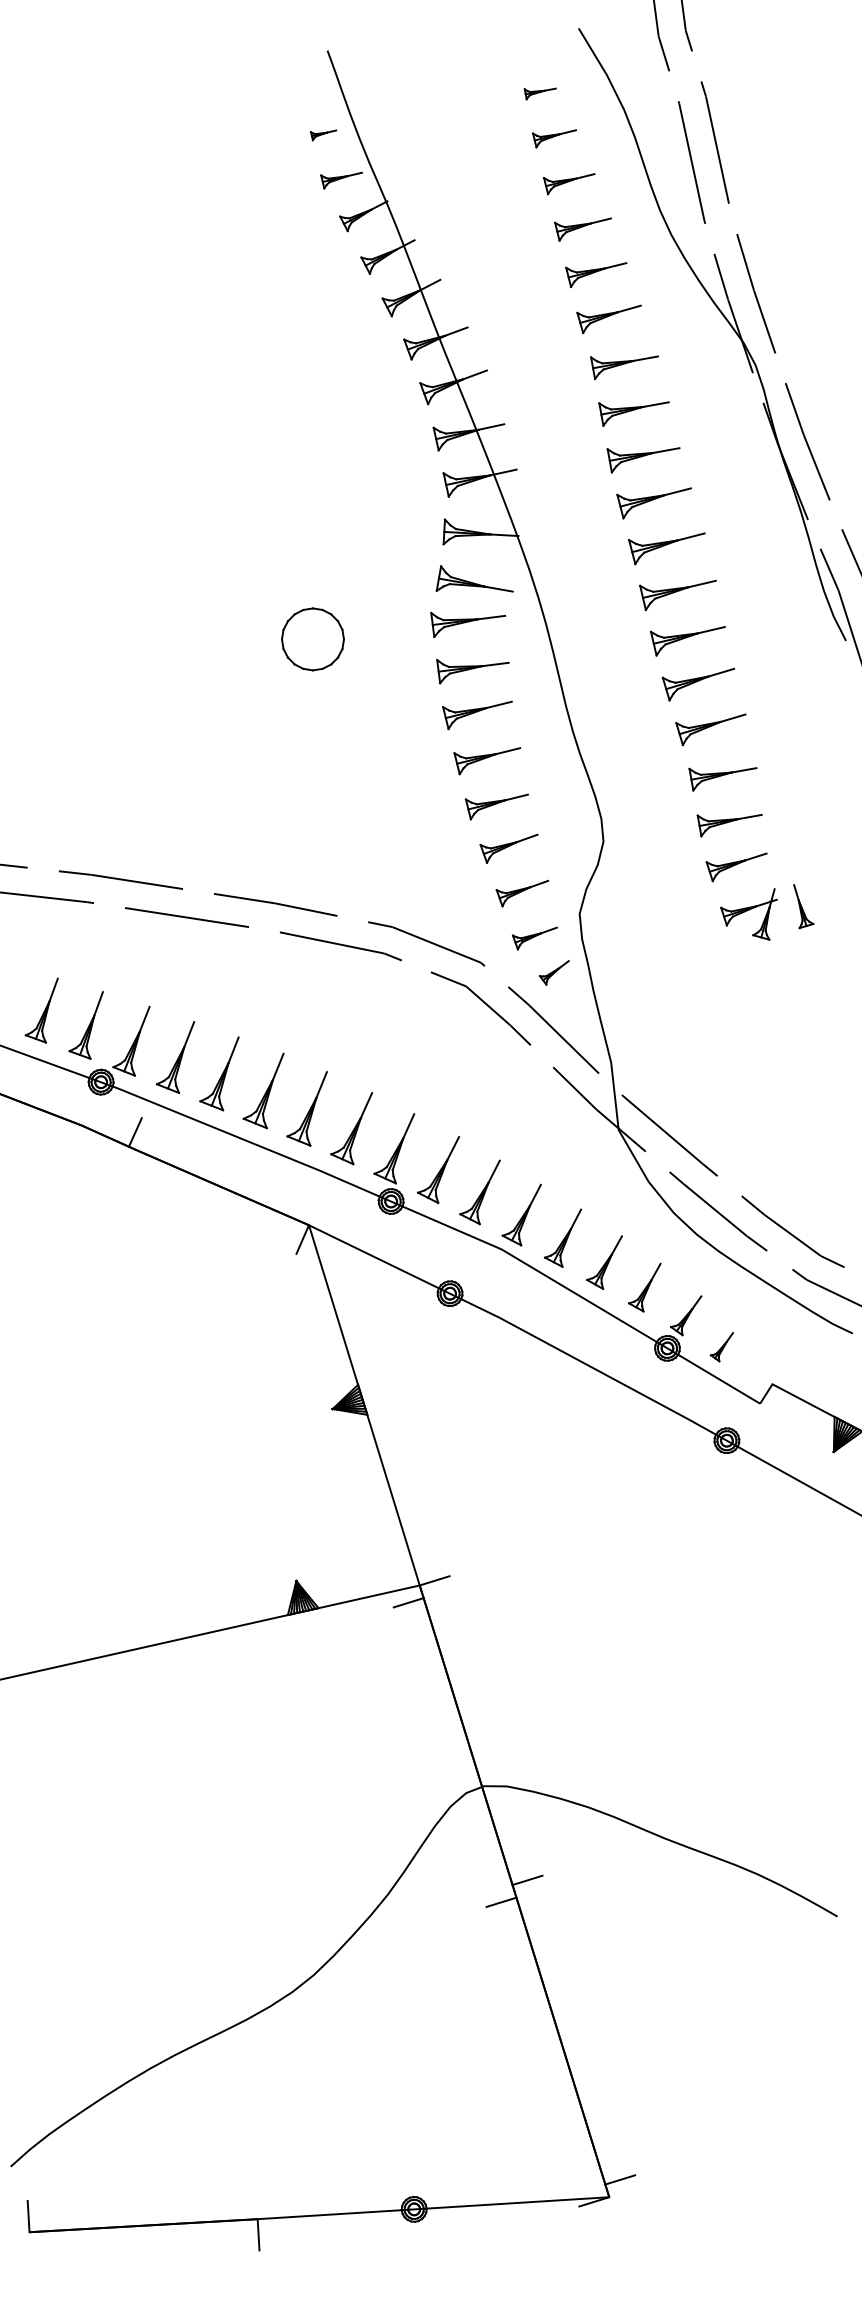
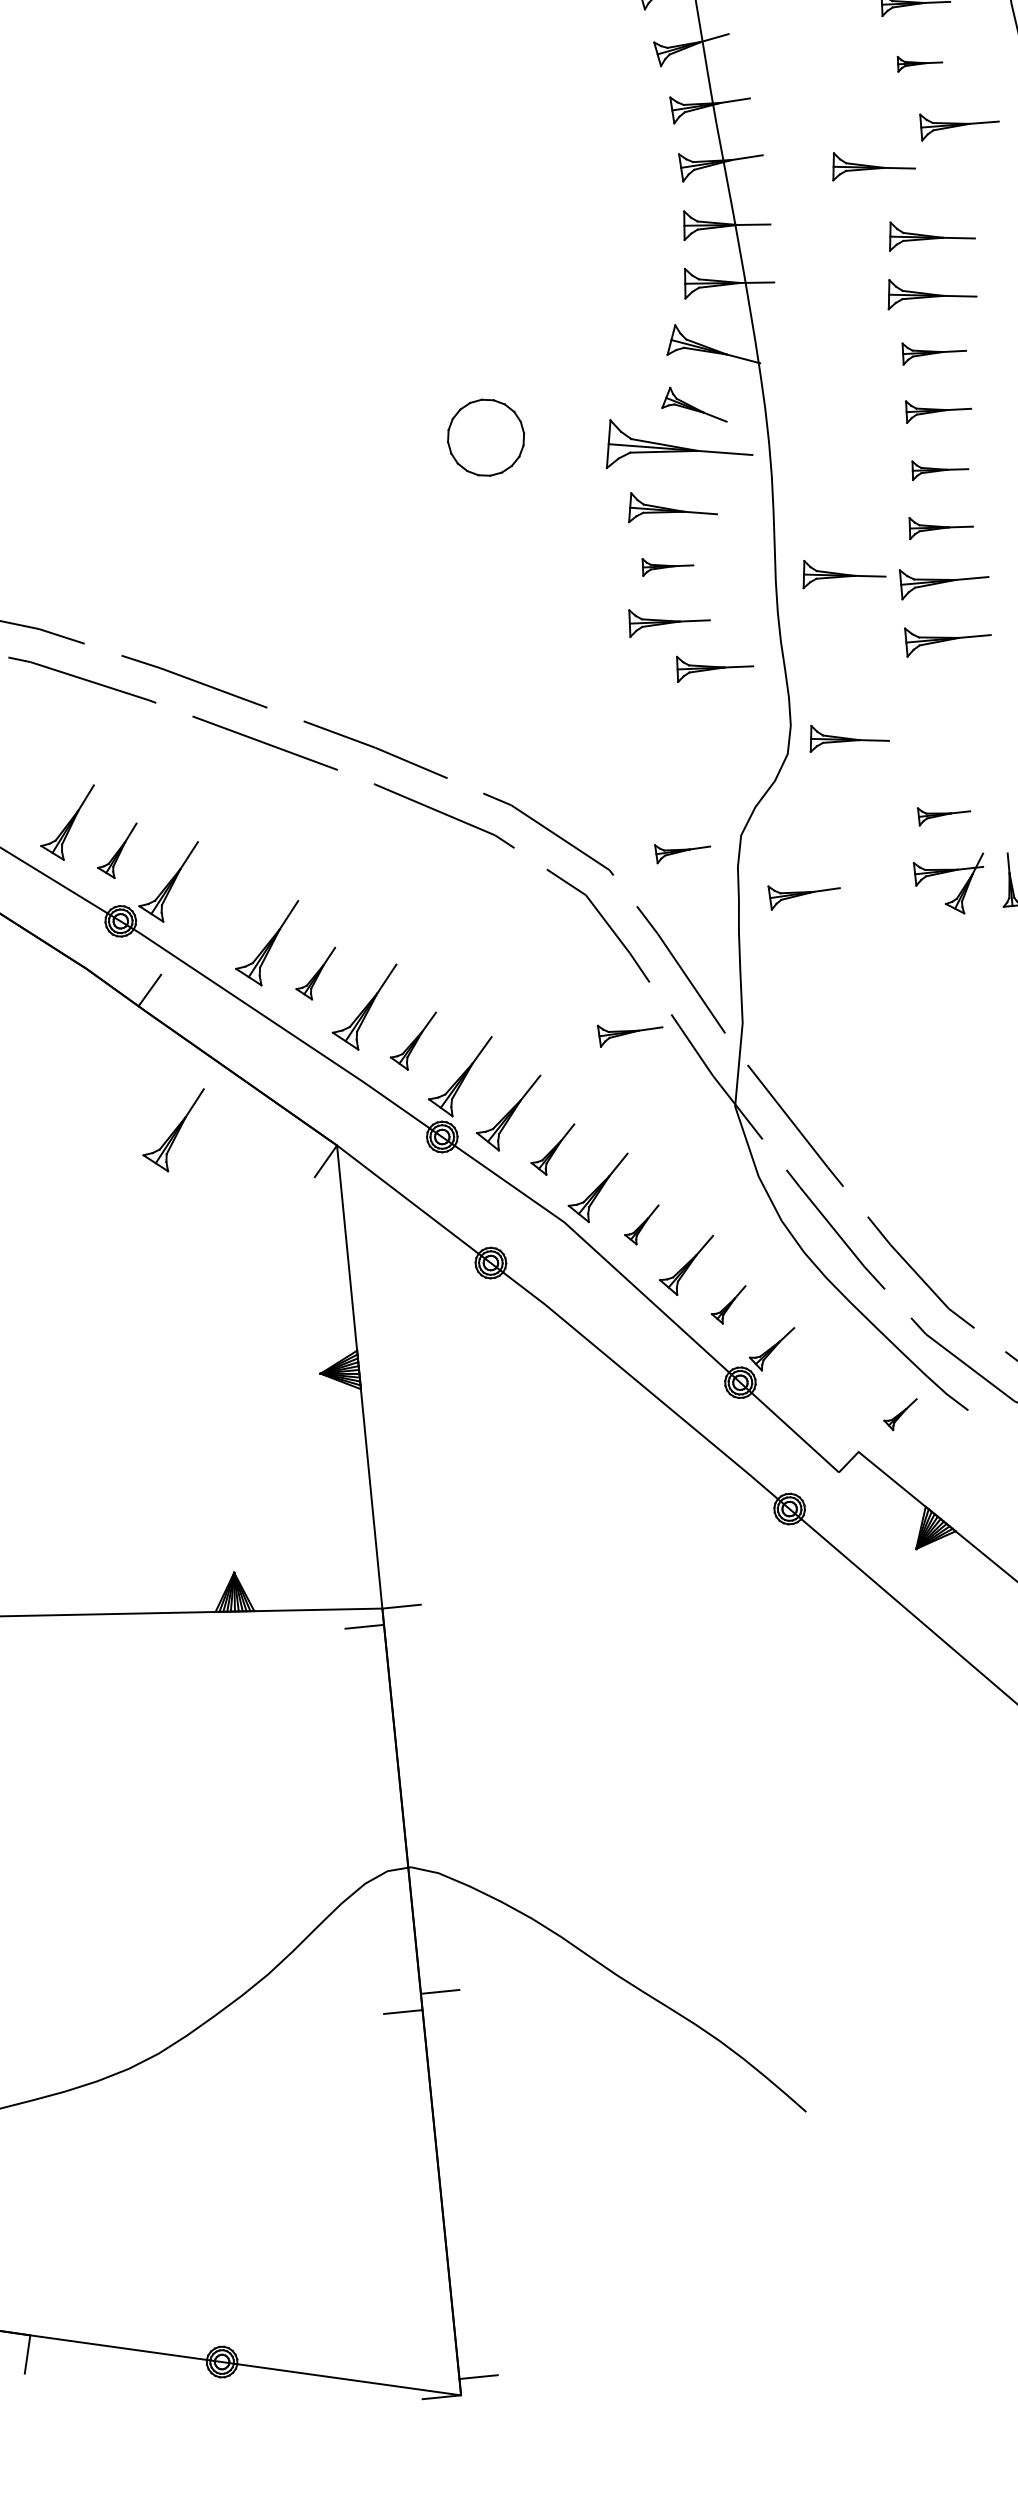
part: (596, 274) -> (918, 66), size x0.6
part: (608, 319) -> (956, 130), moved
part: (624, 367) -> (871, 173), moved
part: (653, 503) -> (931, 357), size x0.7
part: (666, 548) -> (936, 414), size x0.7
part: (474, 578) -> (696, 403), size x0.7
part: (677, 594) -> (938, 473), size x0.6
part: (468, 625) -> (677, 459), size x1.6
part: (687, 641) -> (938, 532), size x0.7
part: (477, 715) -> (666, 570), size x0.6
part: (722, 779) -> (841, 582), moved
part: (496, 806) -> (712, 672), moved
part: (729, 825) -> (847, 745), moved
part: (508, 848) -> (801, 897), moved
part: (736, 867) -> (942, 817), size x0.7
part: (522, 893) -> (628, 1036), moved
part: (554, 972) -> (696, 900), removed
part: (85, 1025) -> (115, 848), size x0.7
part: (175, 1057) -> (172, 1127), moved
part: (263, 1090) -> (315, 971), size x0.6
part: (351, 1128) -> (412, 1038), size x0.7
part: (479, 1192) -> (551, 1147), size x0.7
part: (562, 1237) -> (640, 1222), size x0.6
part: (644, 1287) -> (727, 1303), size x0.7
part: (721, 1347) -> (899, 1413), moved

